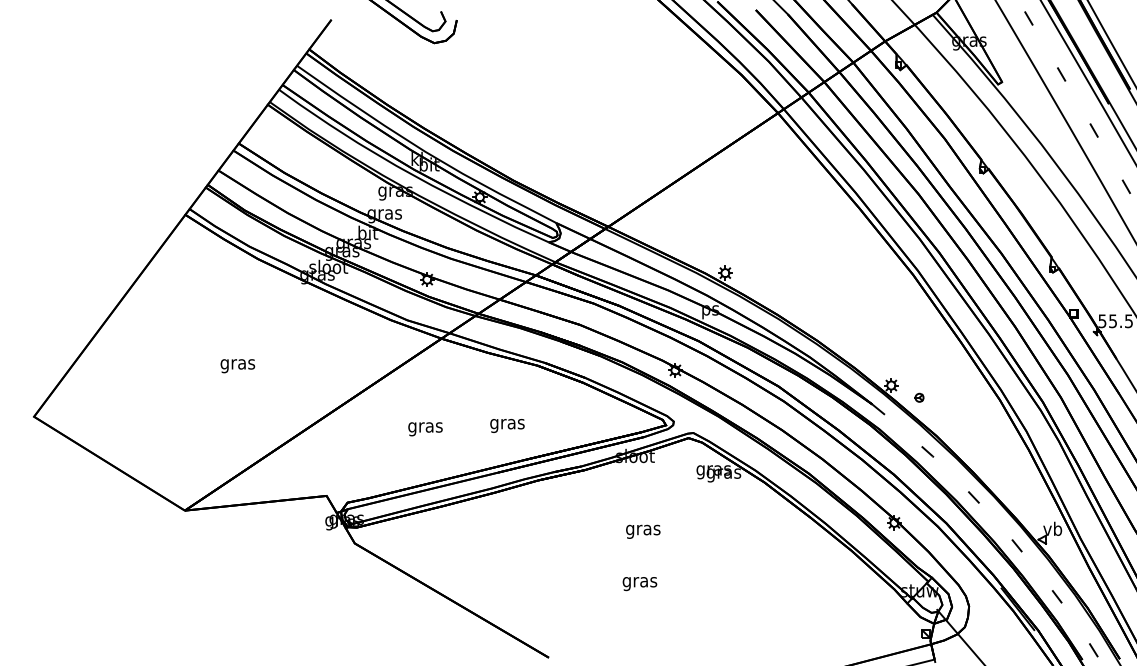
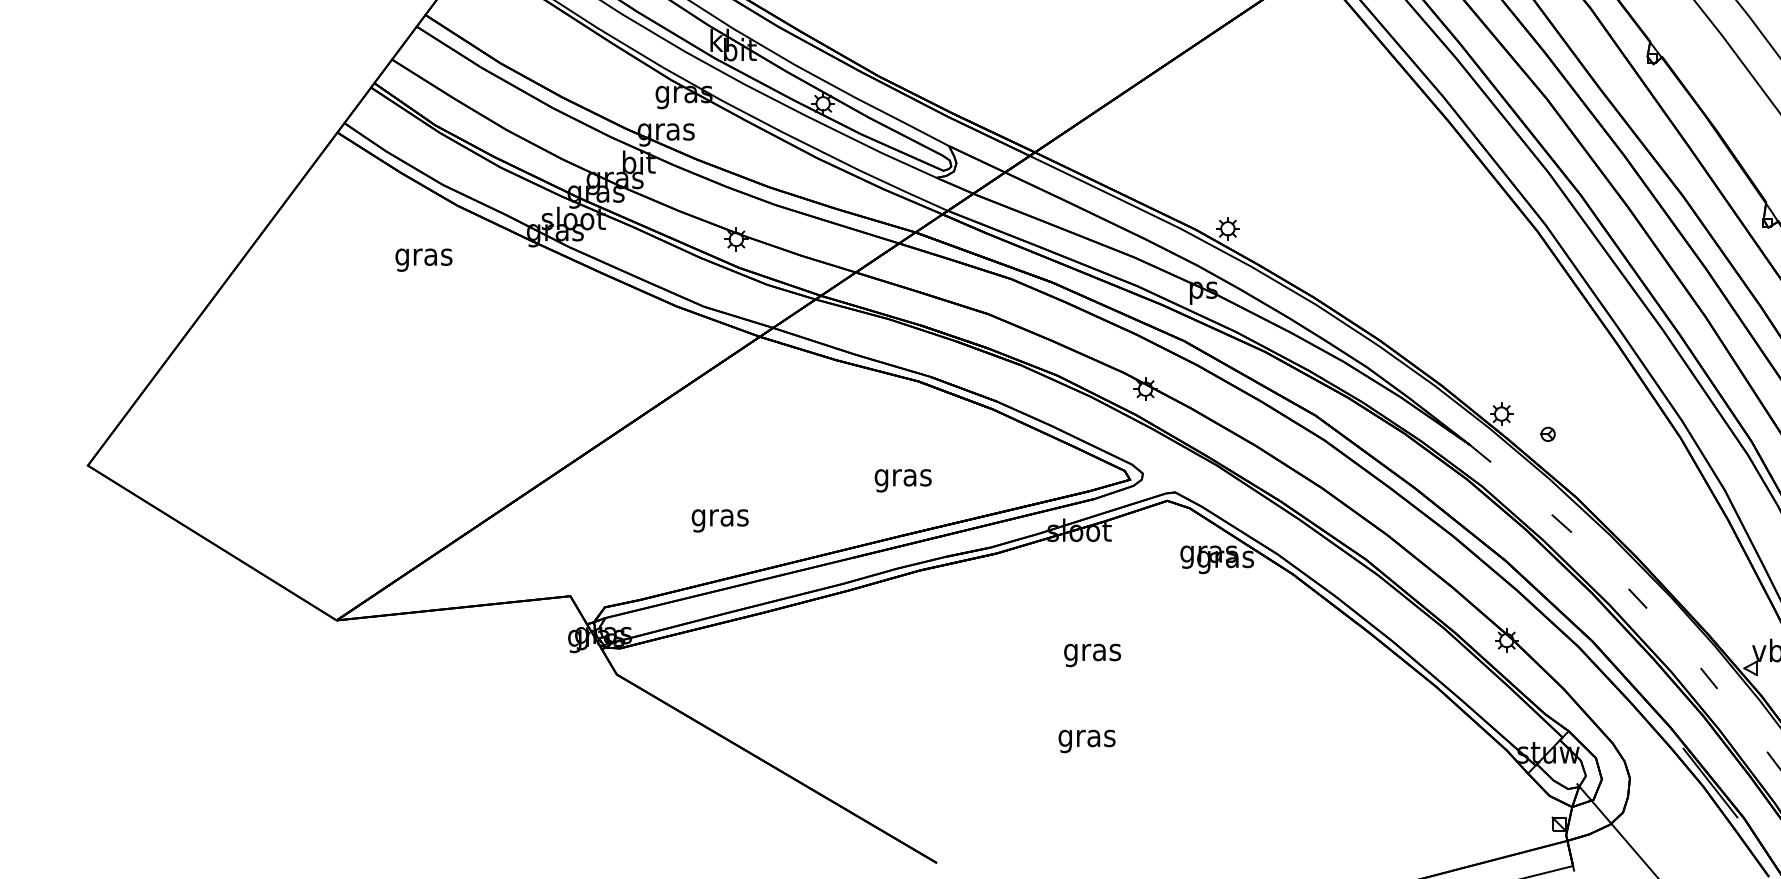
text: (237, 366) -> (423, 260), moved
text: (507, 425) -> (903, 480), moved
text: (425, 429) -> (720, 521), moved

